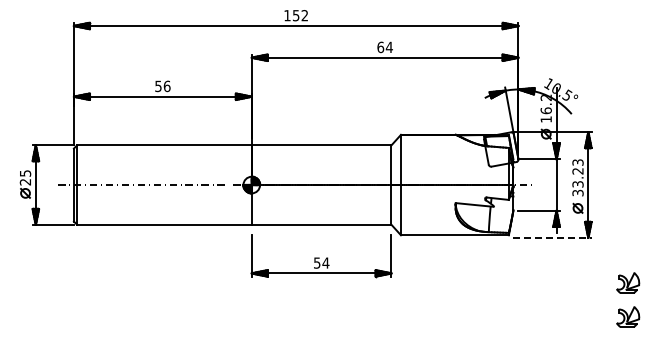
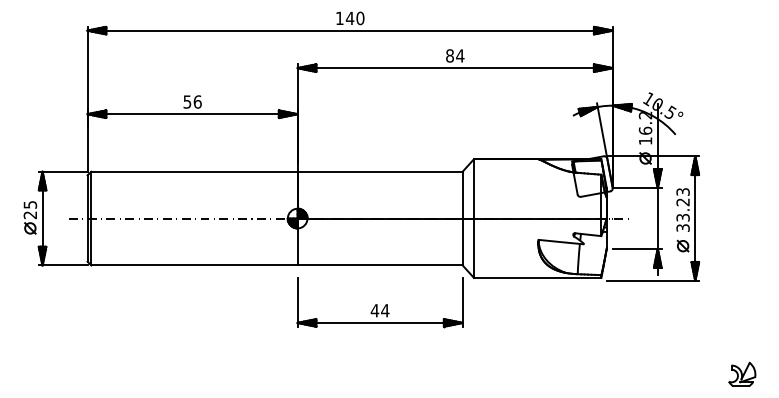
text: (300, 15) -> (355, 18), 152 -> 140
text: (380, 46) -> (449, 54), 64 -> 84
line: (552, 237) -> (652, 280), dashed -> solid
text: (316, 262) -> (374, 310), 54 -> 44
part: (628, 282) -> (742, 333), removed

